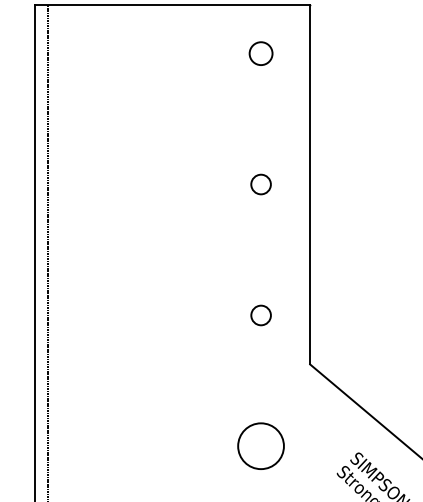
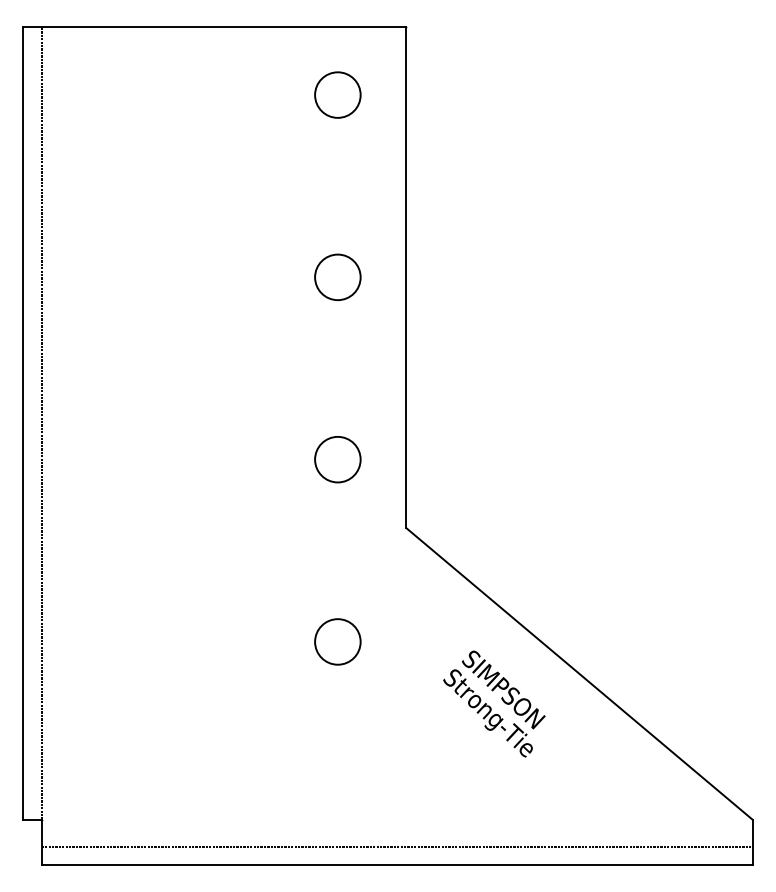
circle: (260, 53) -> (337, 94), size x1.43
circle: (260, 184) -> (337, 277), size x1.67
circle: (260, 315) -> (337, 459), size x1.67
circle: (260, 445) -> (337, 641), size x0.71

